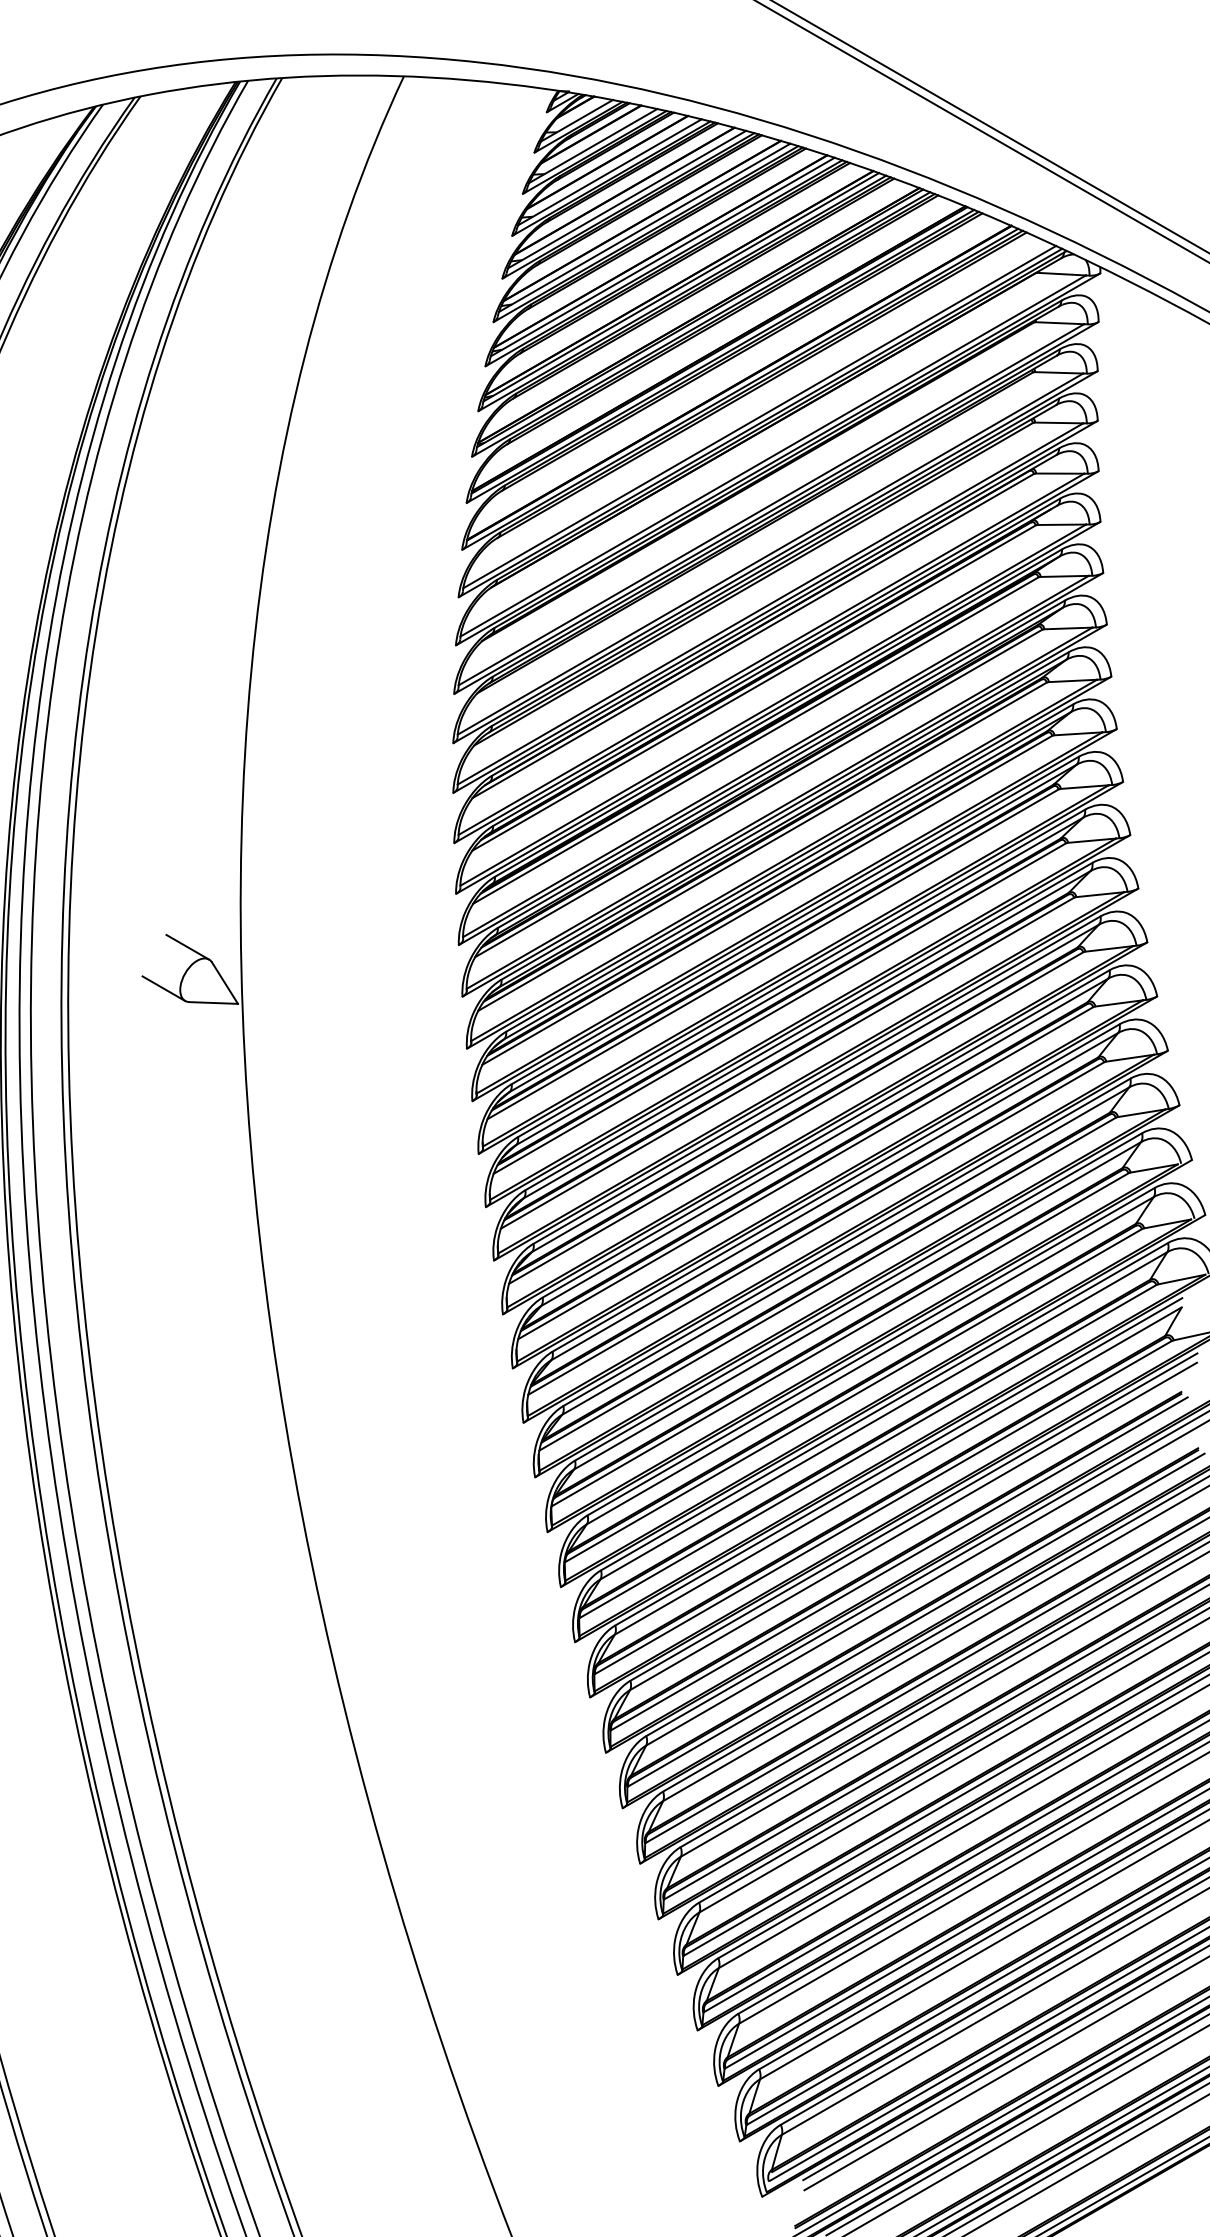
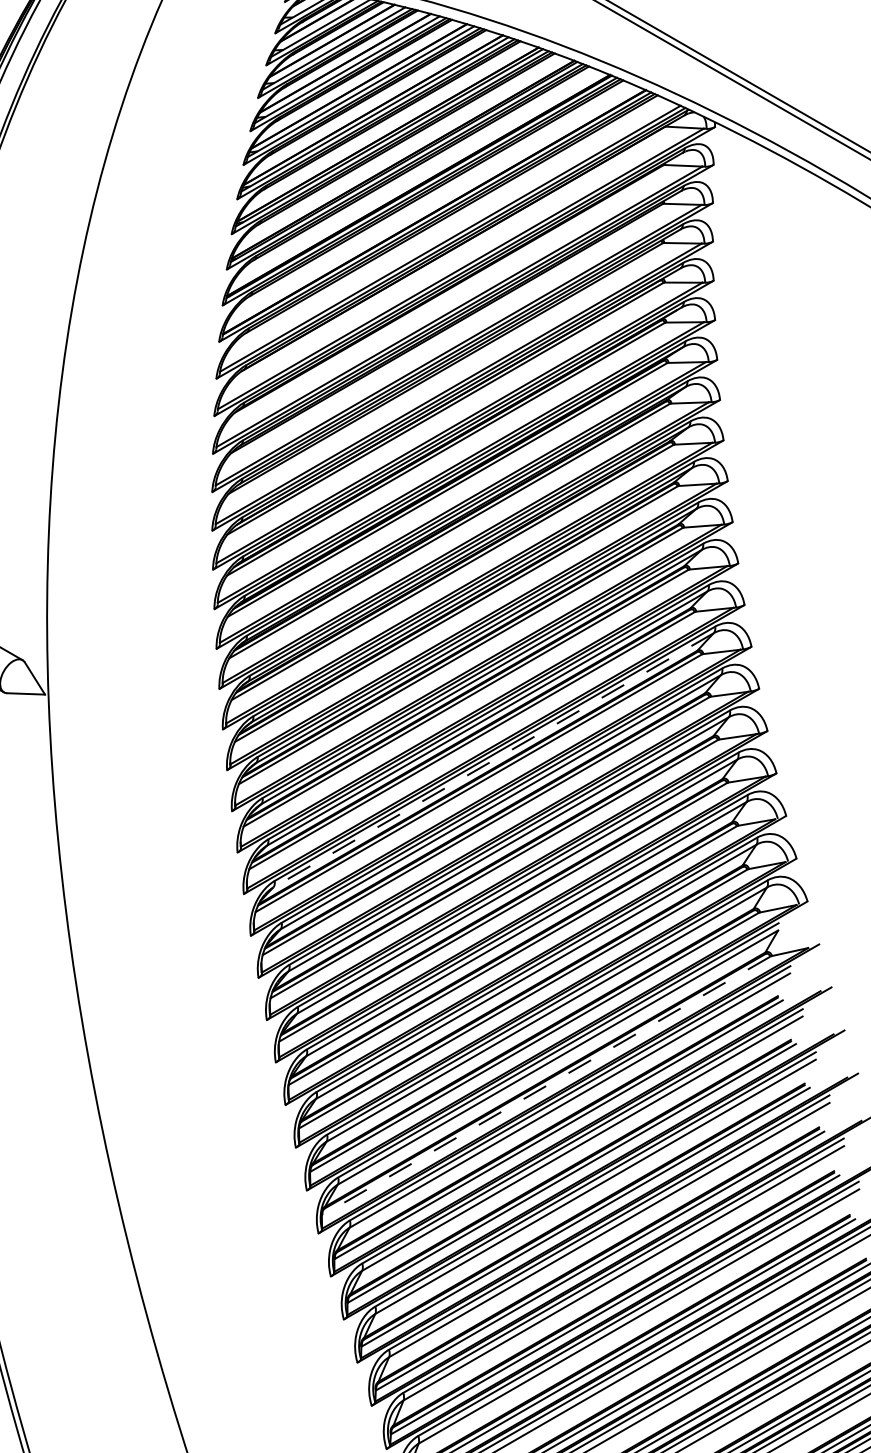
line: (814, 1088) -> (492, 760), solid -> dashed
line: (883, 1507) -> (546, 1085), solid -> dashed

